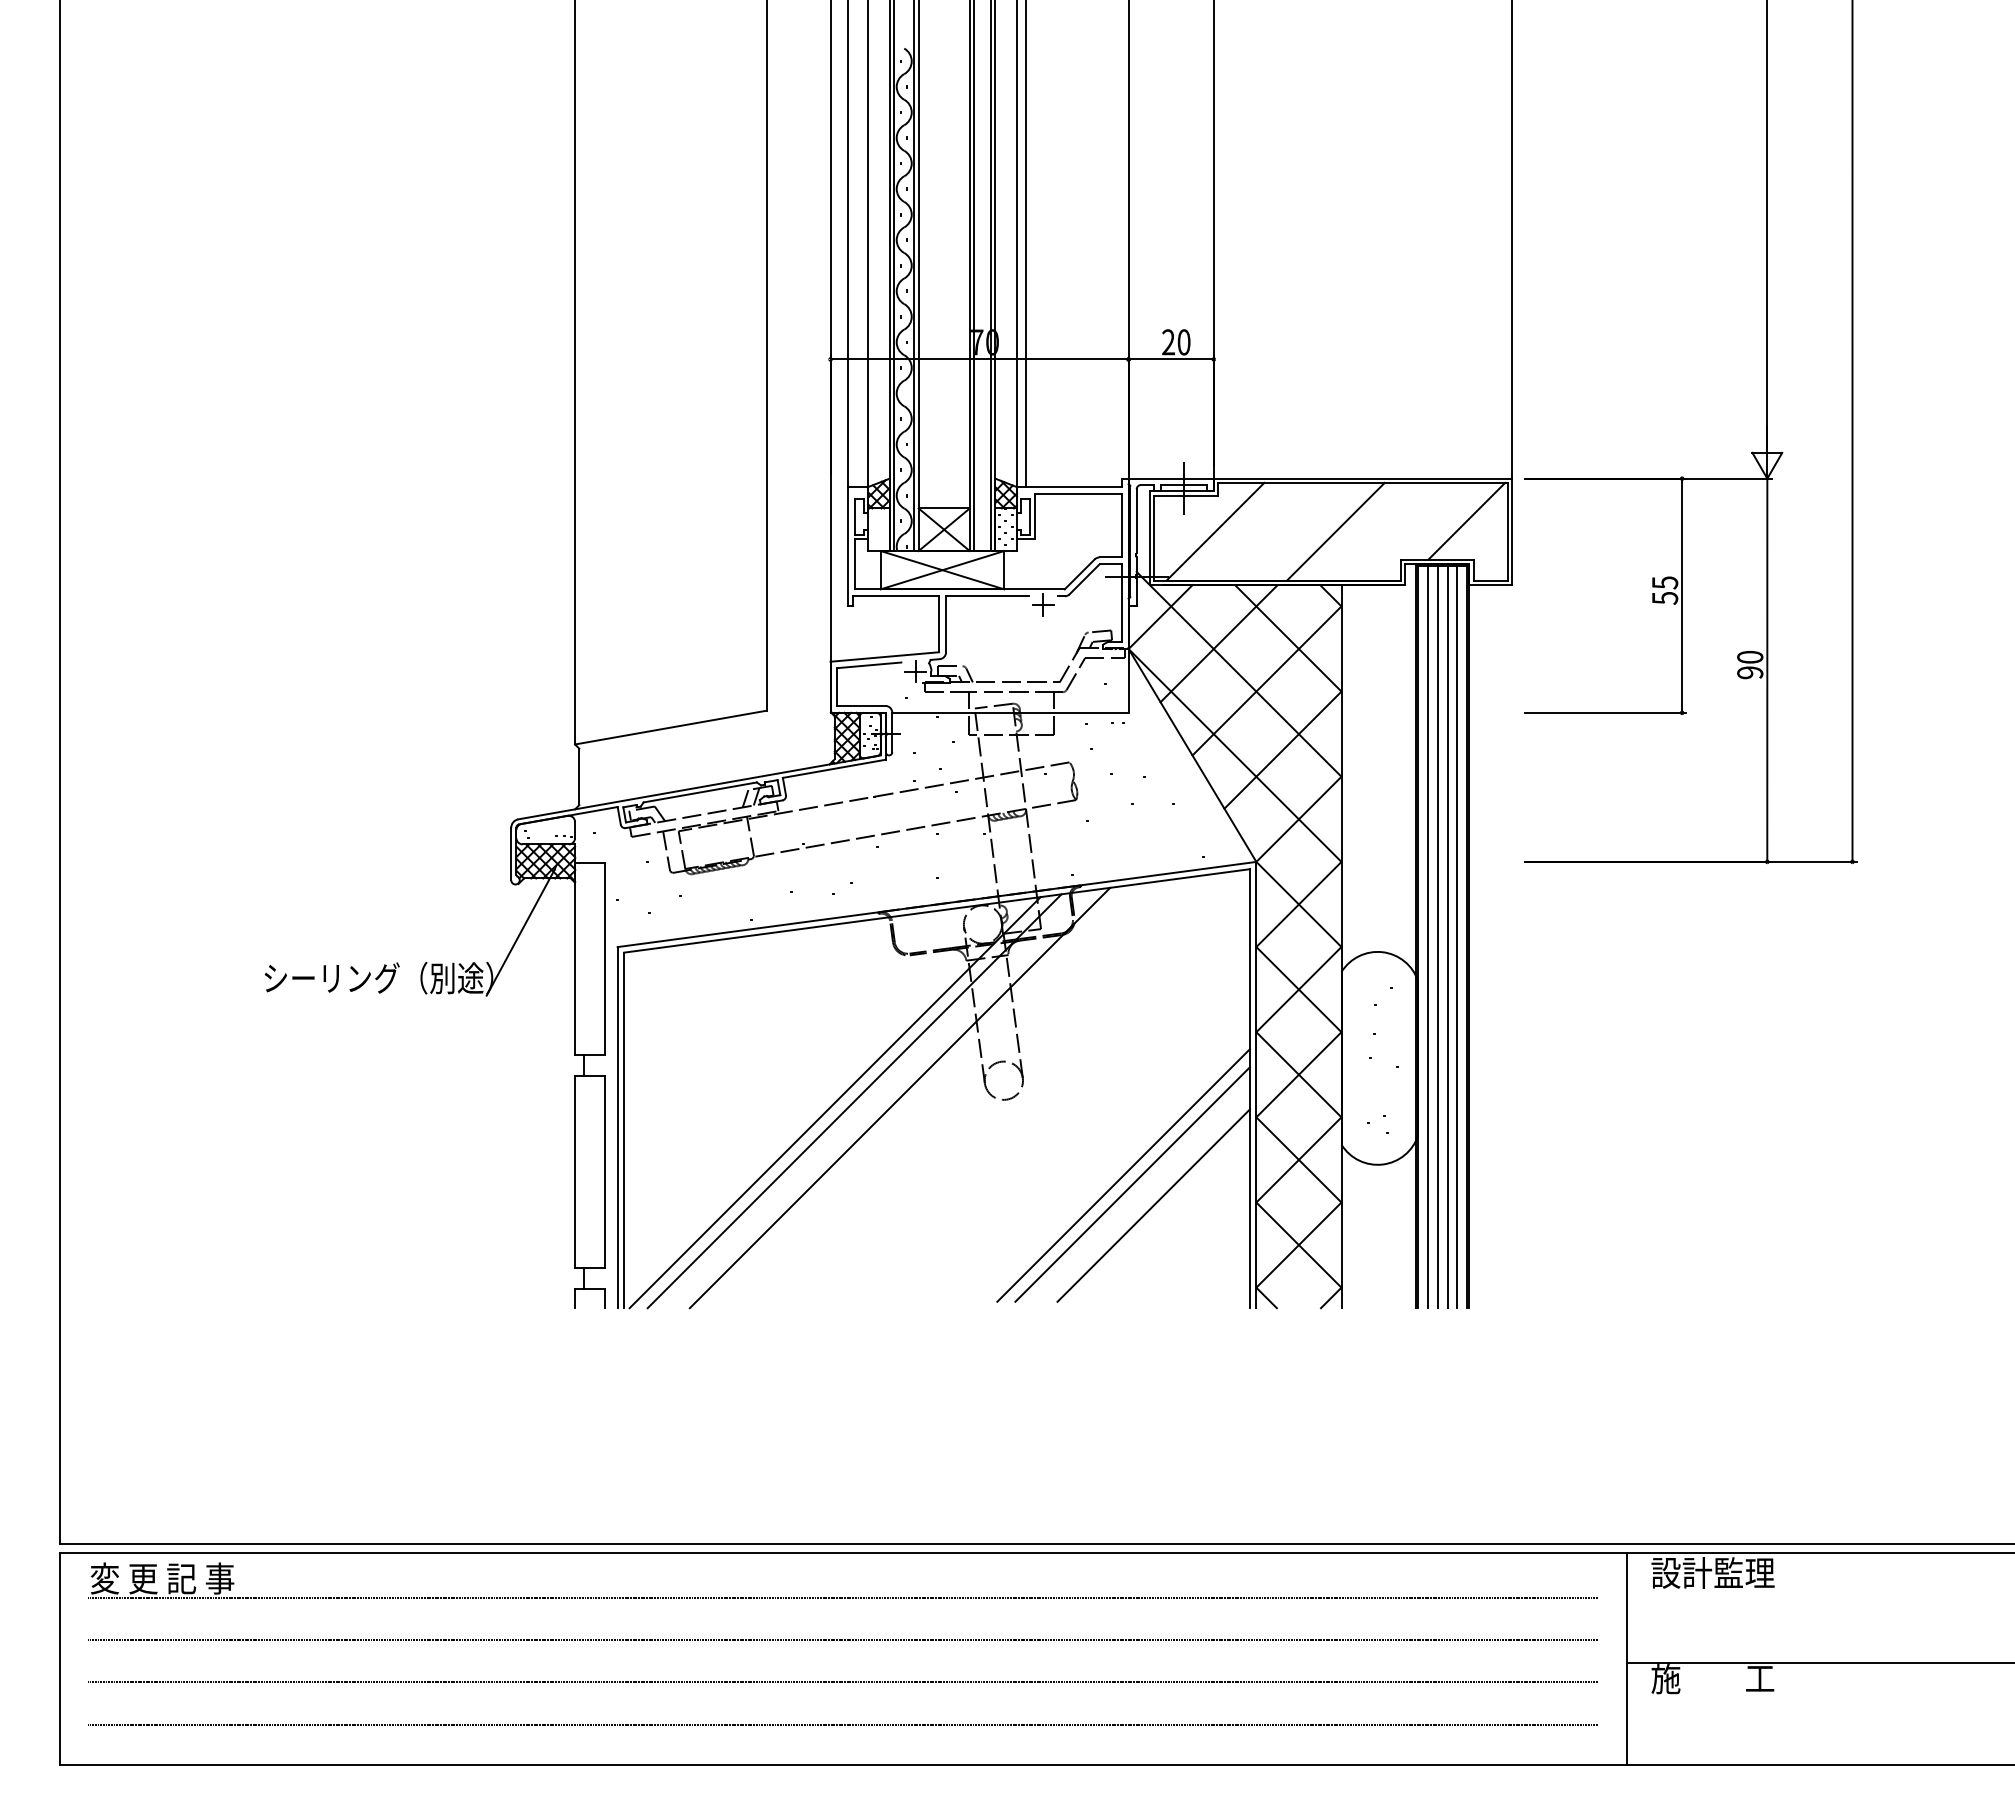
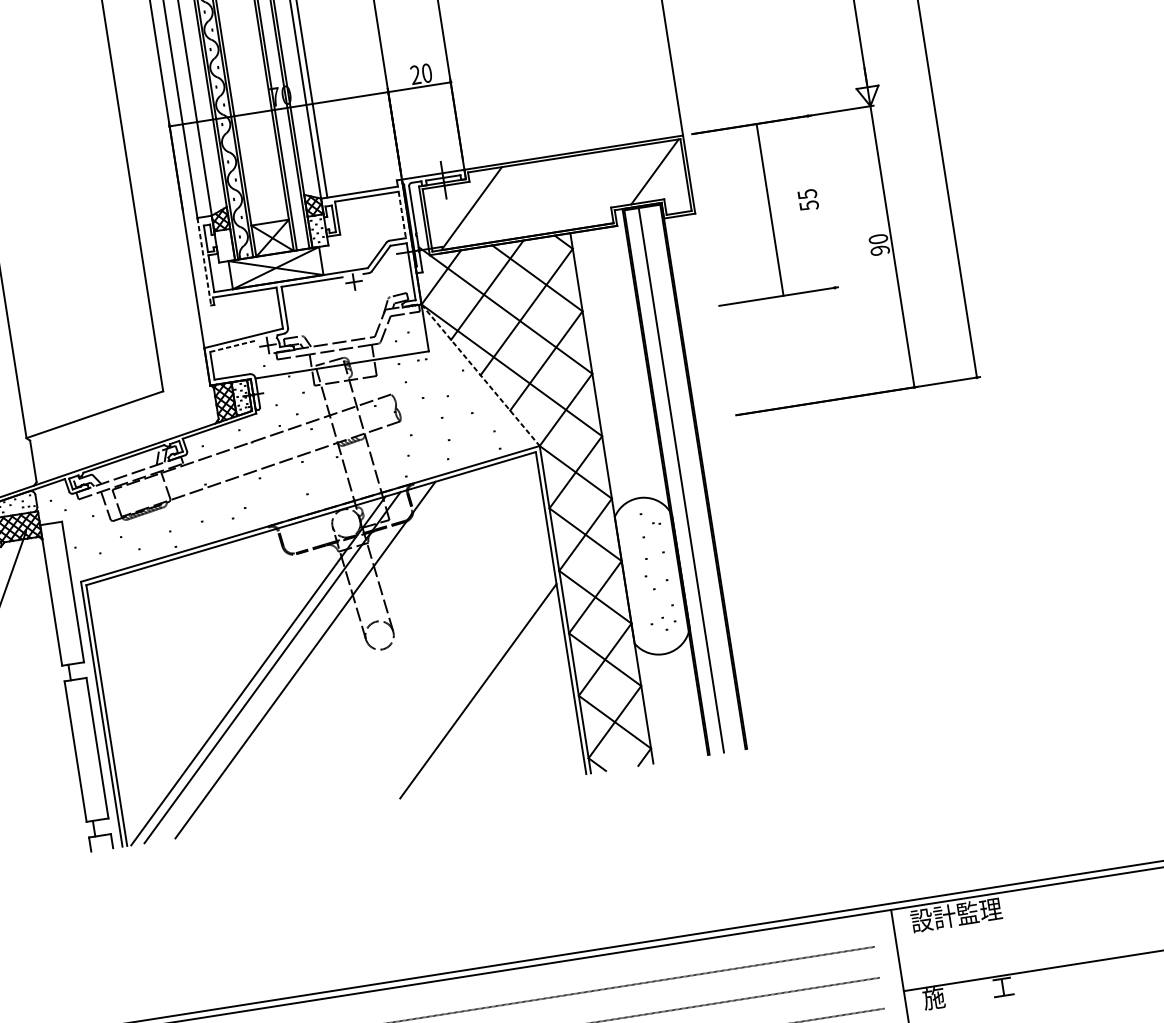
line: (1121, 525) -> (402, 214), solid -> dashed
line: (1335, 531) -> (559, 194), removed
line: (848, 546) -> (204, 261), solid -> dashed
line: (1682, 595) -> (770, 209), moved
line: (869, 665) -> (233, 346), solid -> dashed
line: (1192, 755) -> (480, 375), solid -> dashed
line: (1427, 936) -> (673, 481), removed
line: (1447, 936) -> (688, 478), removed
line: (1457, 936) -> (695, 477), removed
line: (1132, 1184) -> (485, 696), removed
line: (1153, 1205) -> (503, 709), removed

